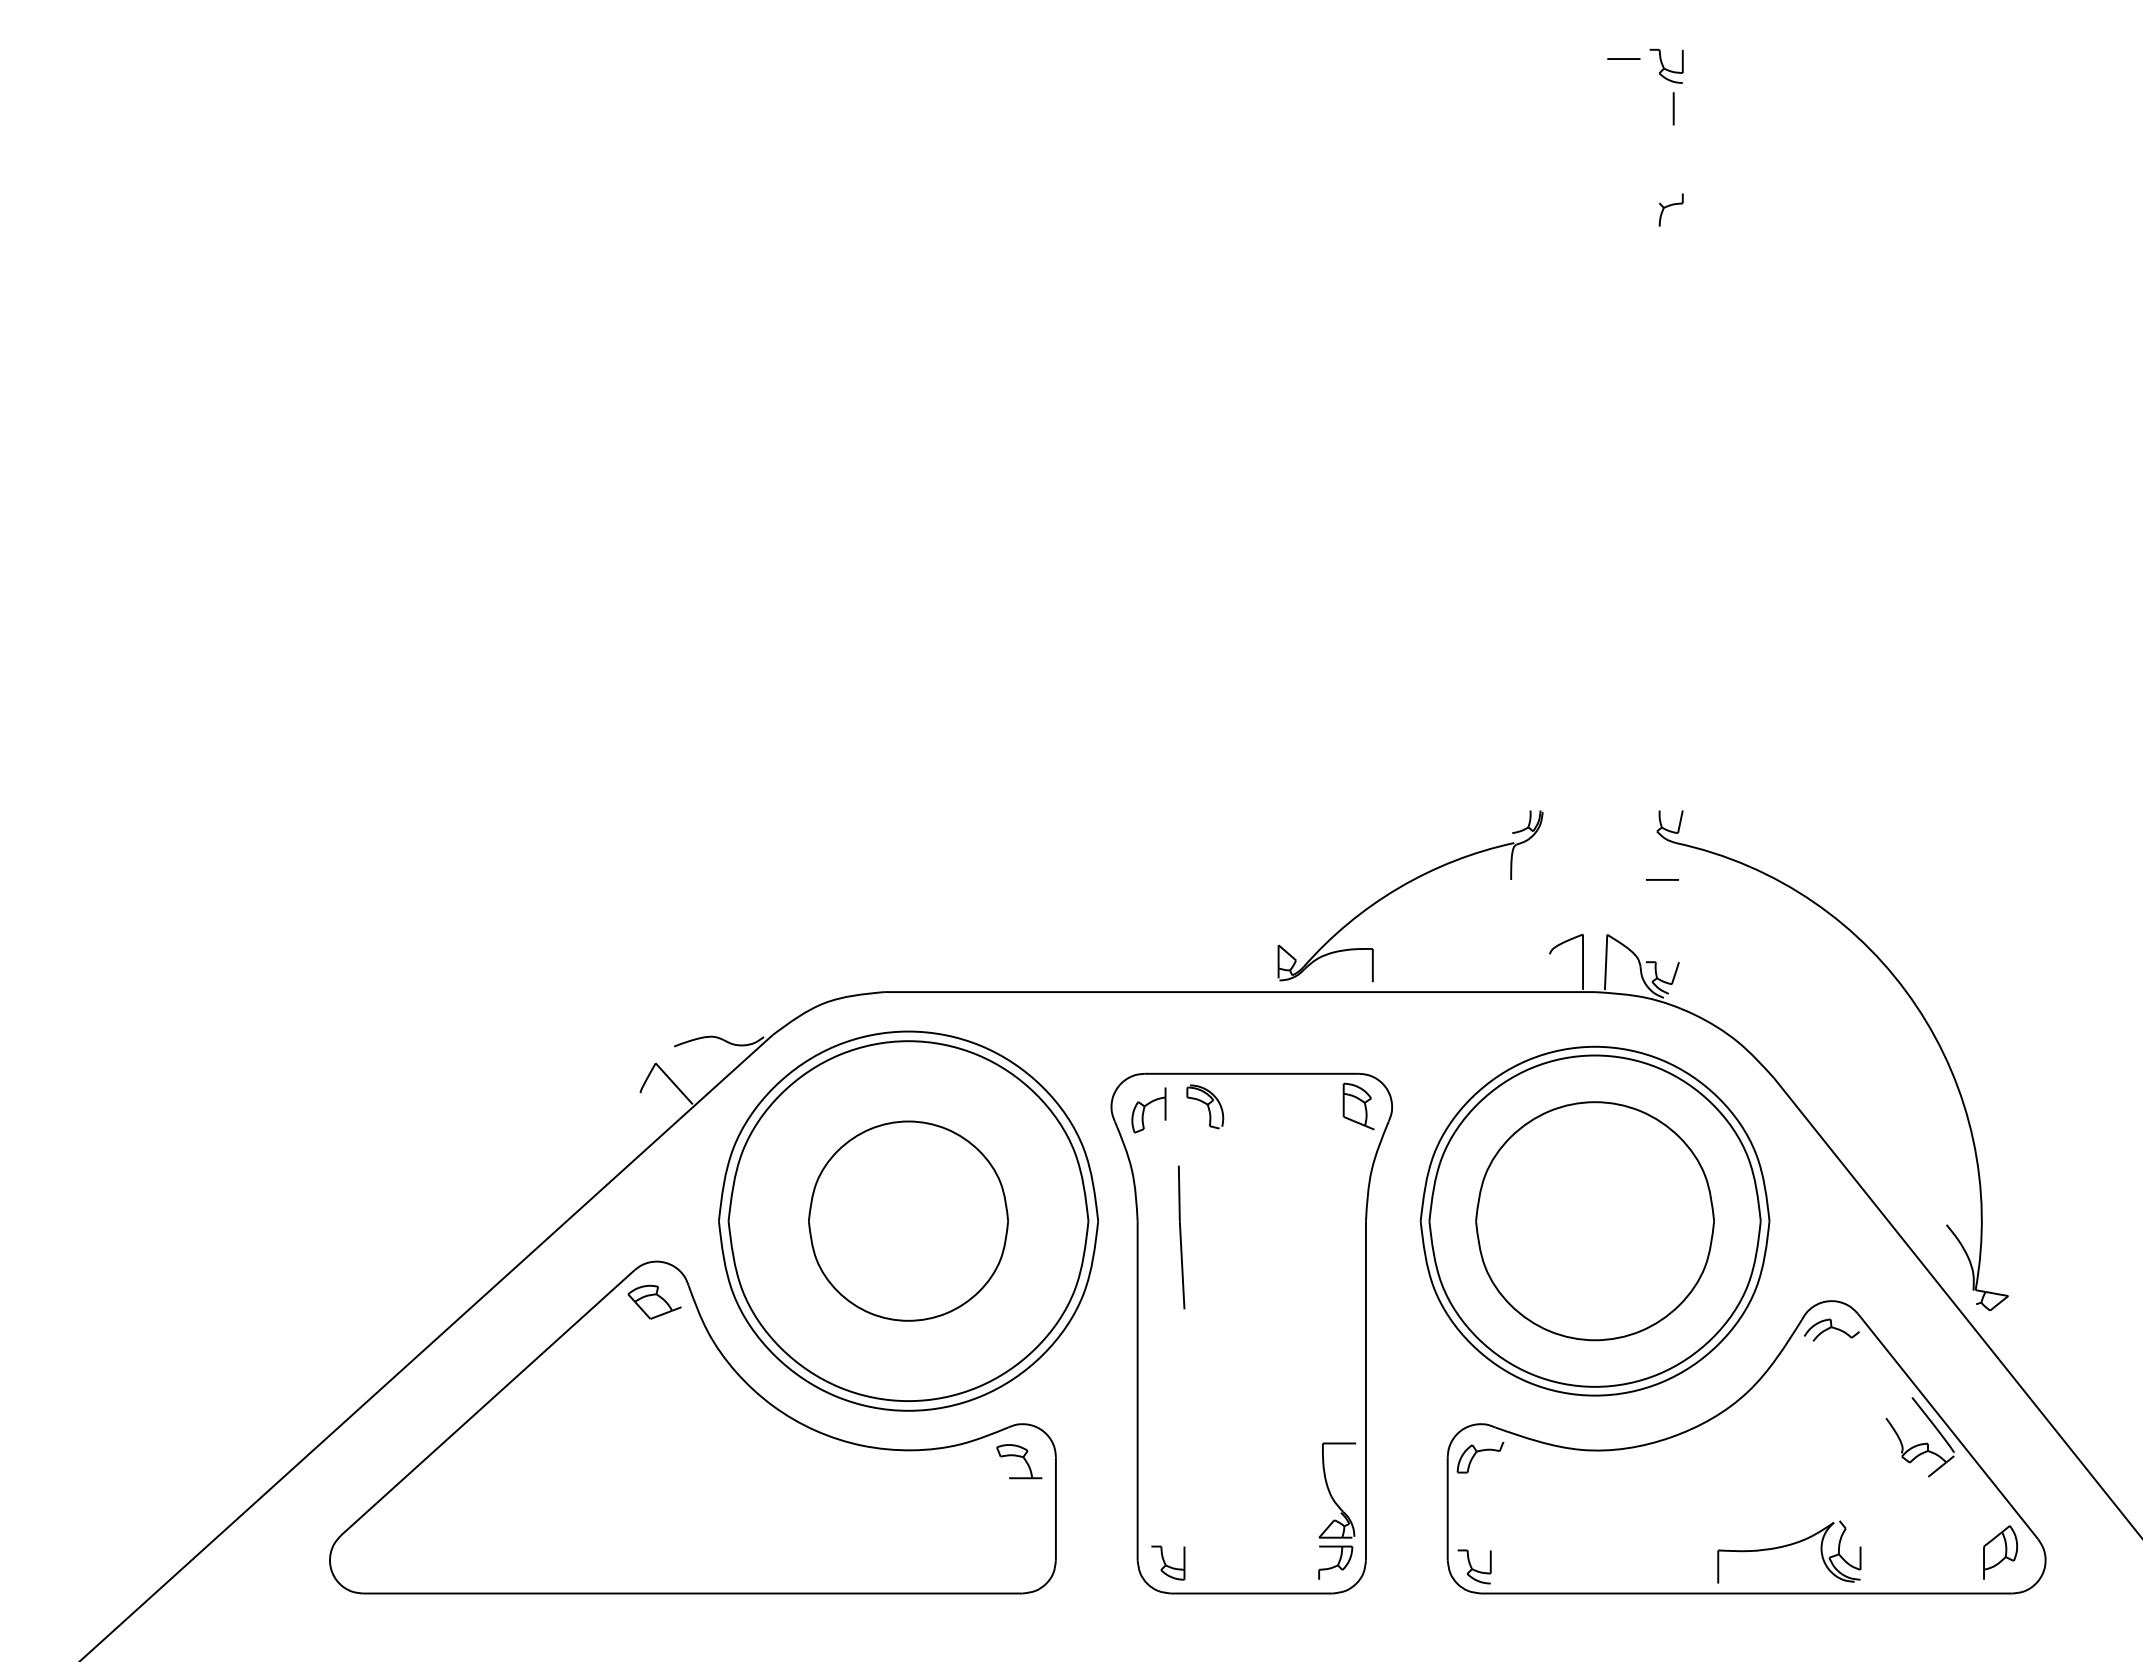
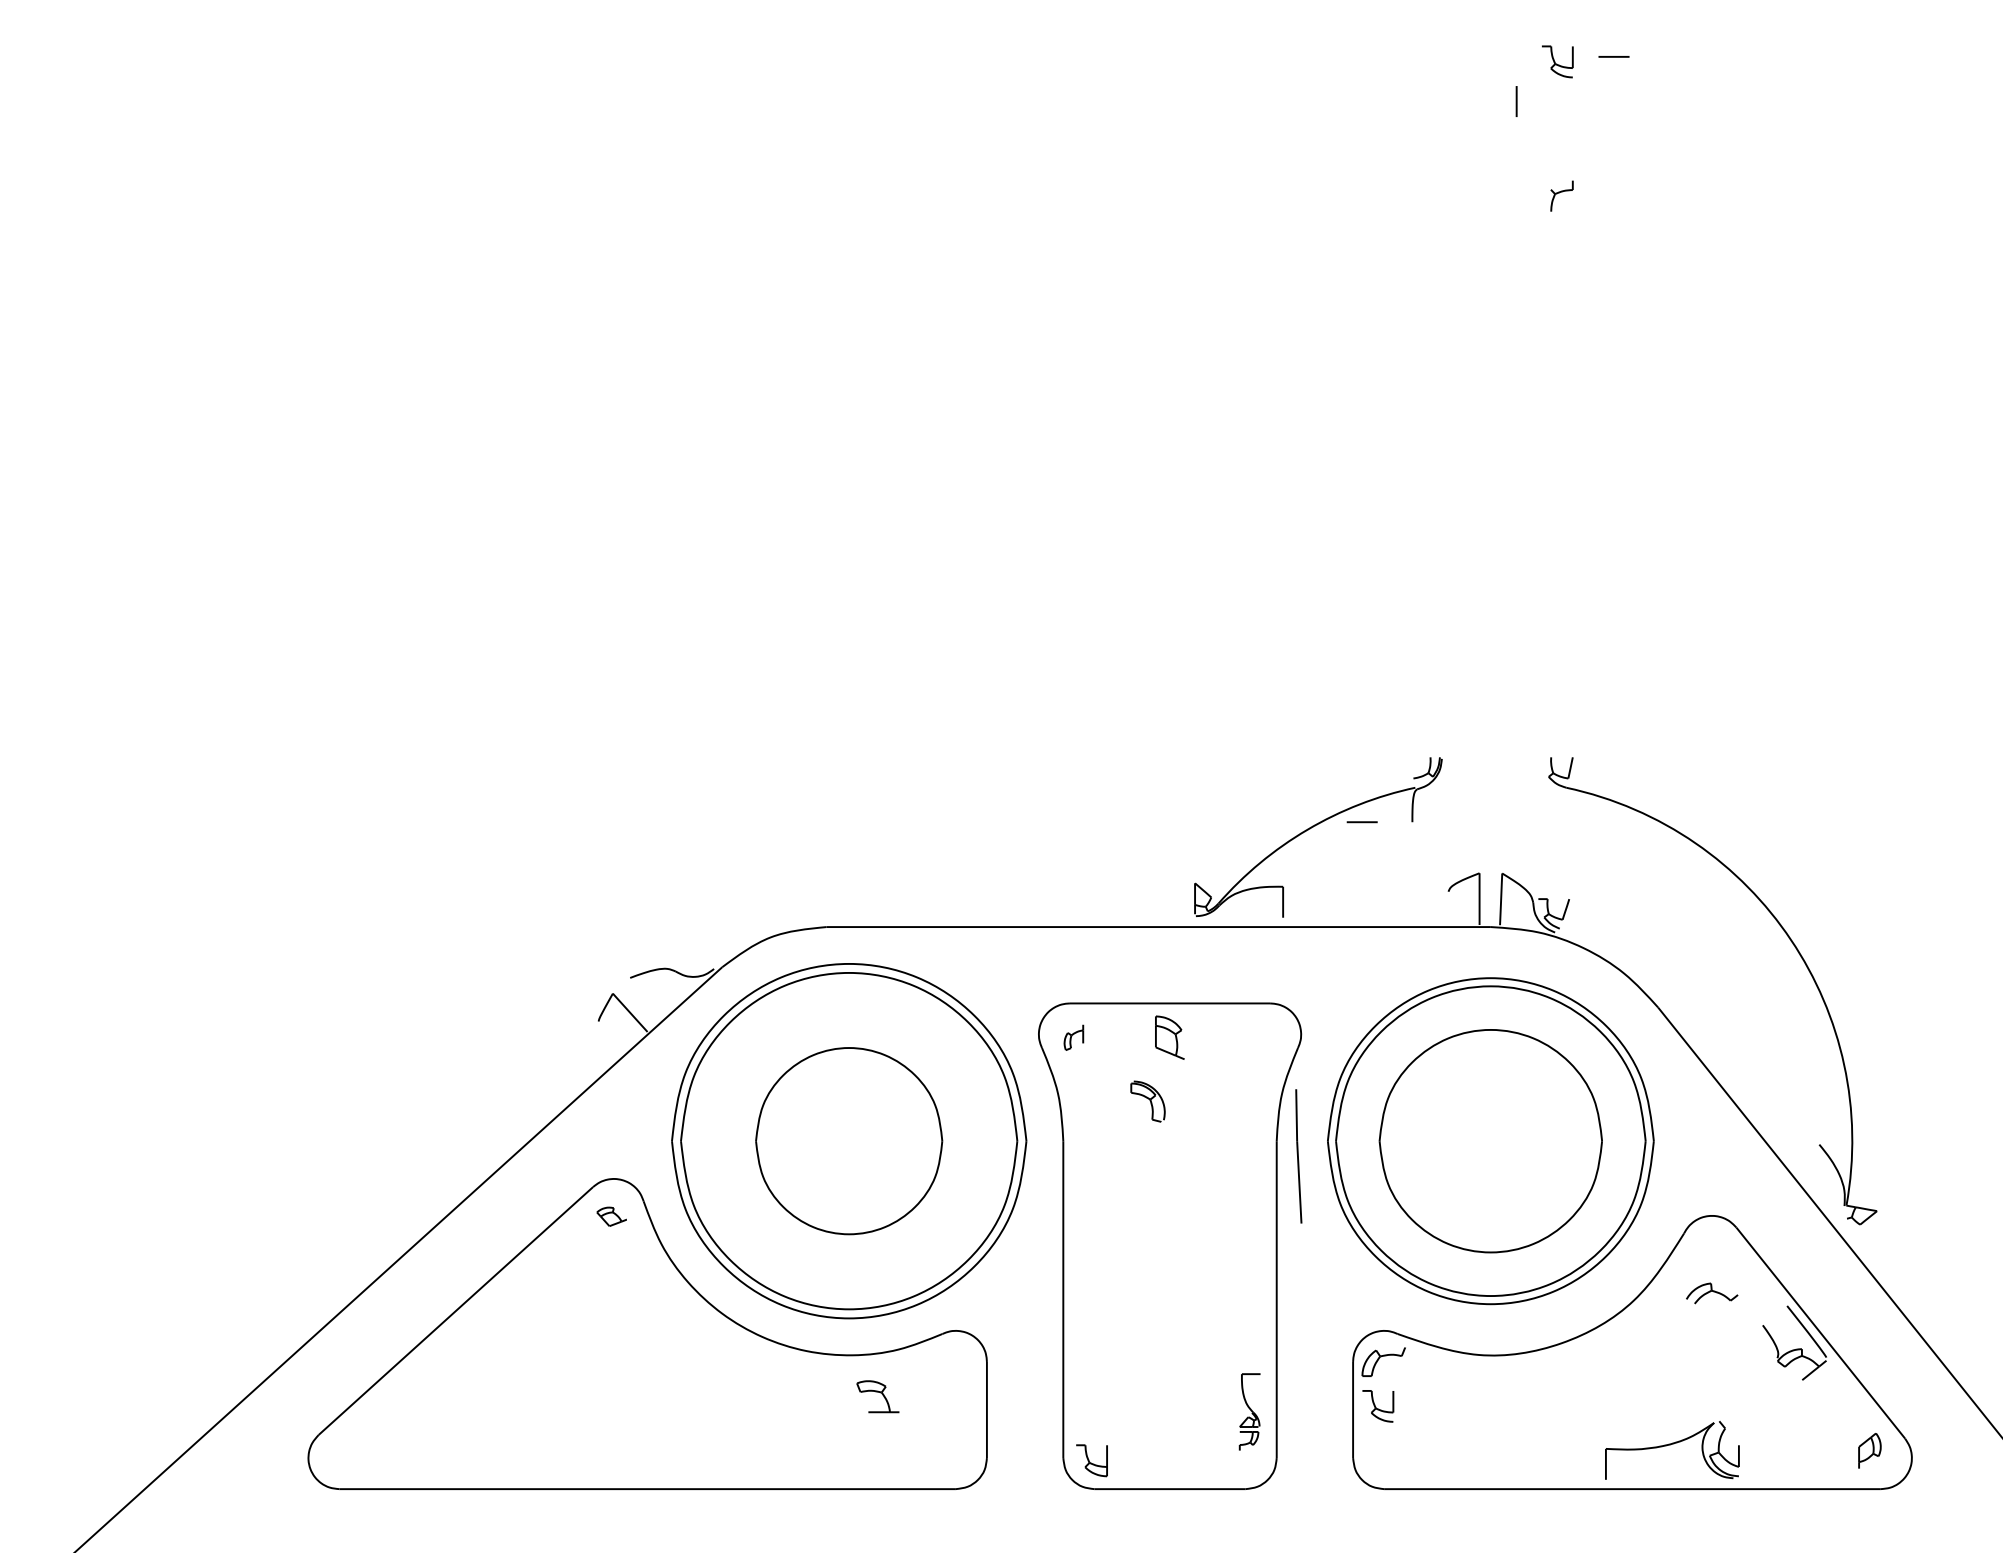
line: (1623, 58) -> (1613, 56), moved
line: (1673, 108) -> (1516, 101), moved
line: (1662, 879) -> (1362, 821), moved
part: (1205, 1106) -> (1148, 1101), moved
part: (1358, 1106) -> (1169, 1037), moved
part: (1148, 1110) -> (1073, 1037), size x0.6
part: (1181, 1237) -> (1298, 1156), moved
part: (654, 1301) -> (611, 1216), size x0.6
part: (1831, 1329) -> (1711, 1292), moved
part: (1019, 1461) -> (878, 1396), moved
part: (1337, 1510) -> (1250, 1411), size x0.6
part: (2000, 1552) -> (1869, 1450), size x0.7
part: (1474, 1566) -> (1378, 1405), moved

